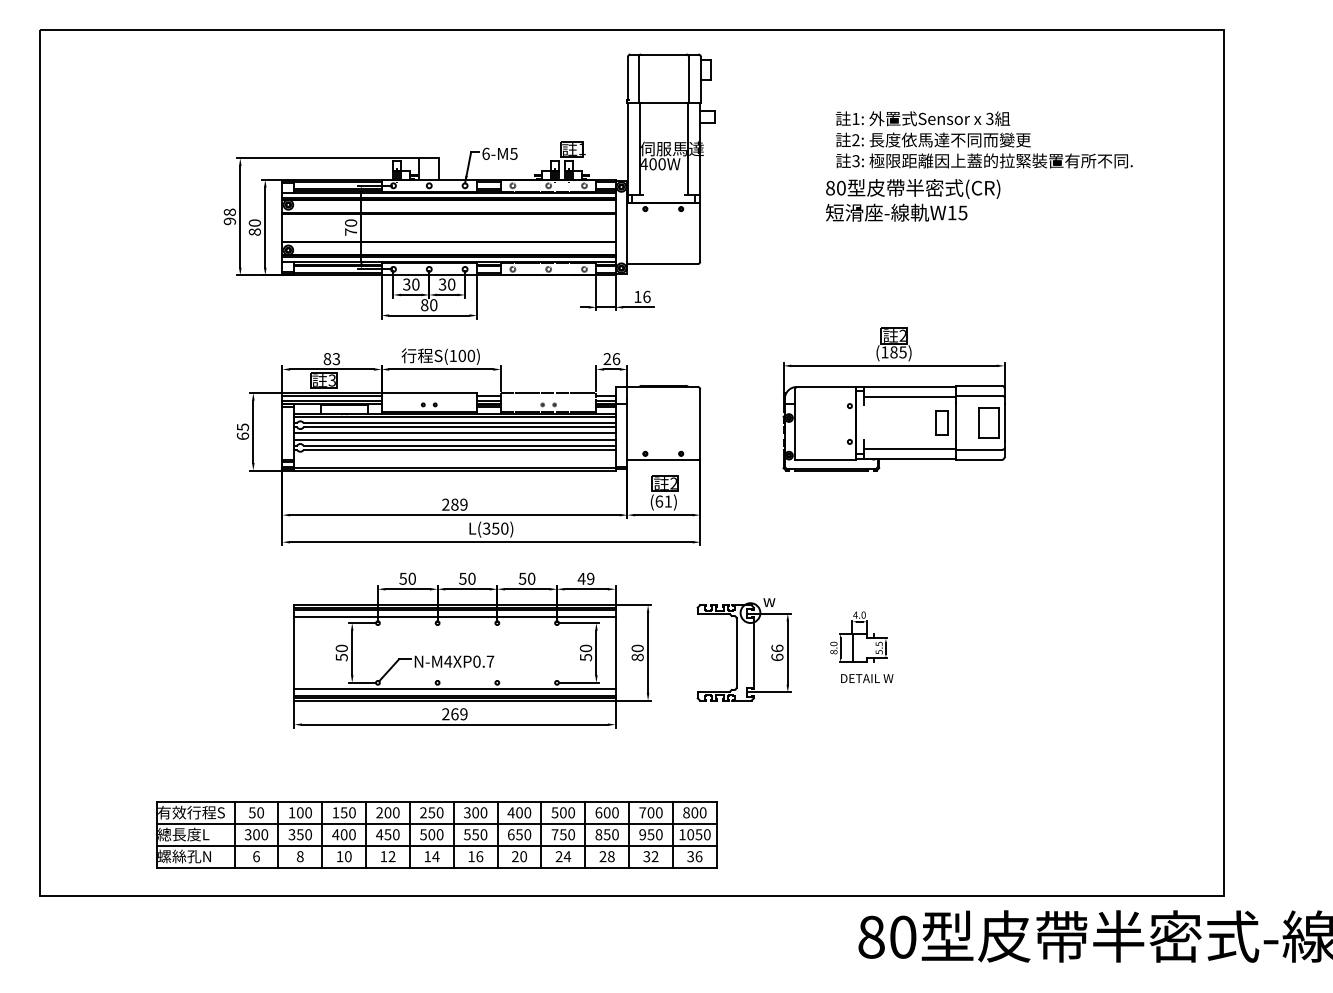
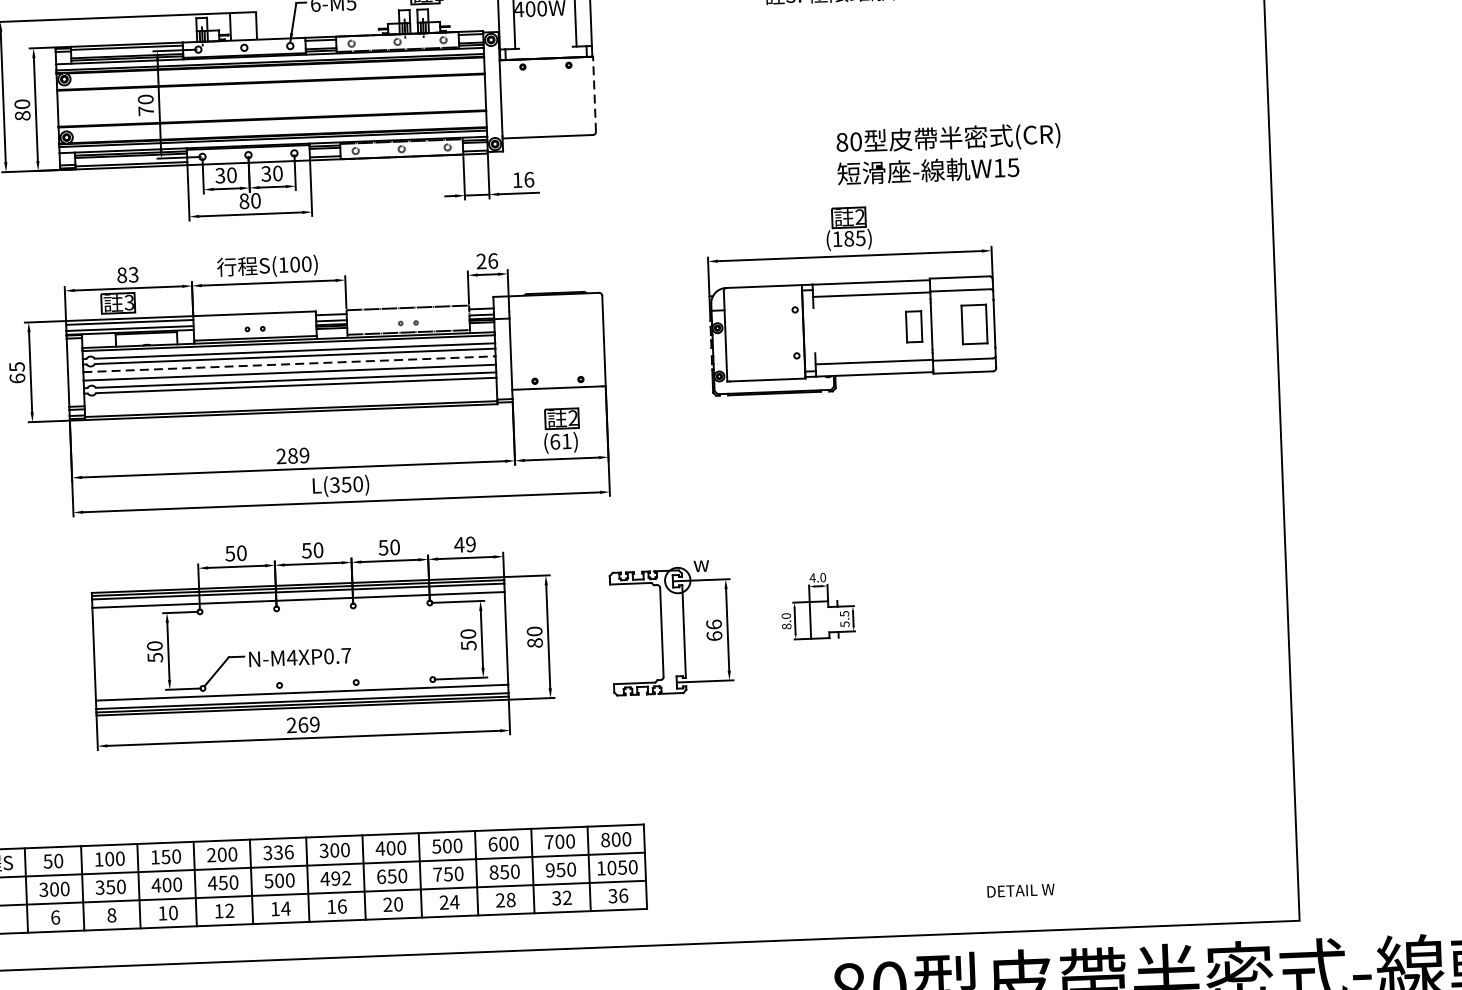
text: (913, 200) -> (949, 154), moved
line: (700, 231) -> (594, 93), solid -> dashed
line: (454, 433) -> (288, 364), solid -> dashed
text: (867, 678) -> (1021, 890), moved
text: (431, 812) -> (278, 852), 250 -> 336
text: (475, 834) -> (335, 878), 550 -> 492

